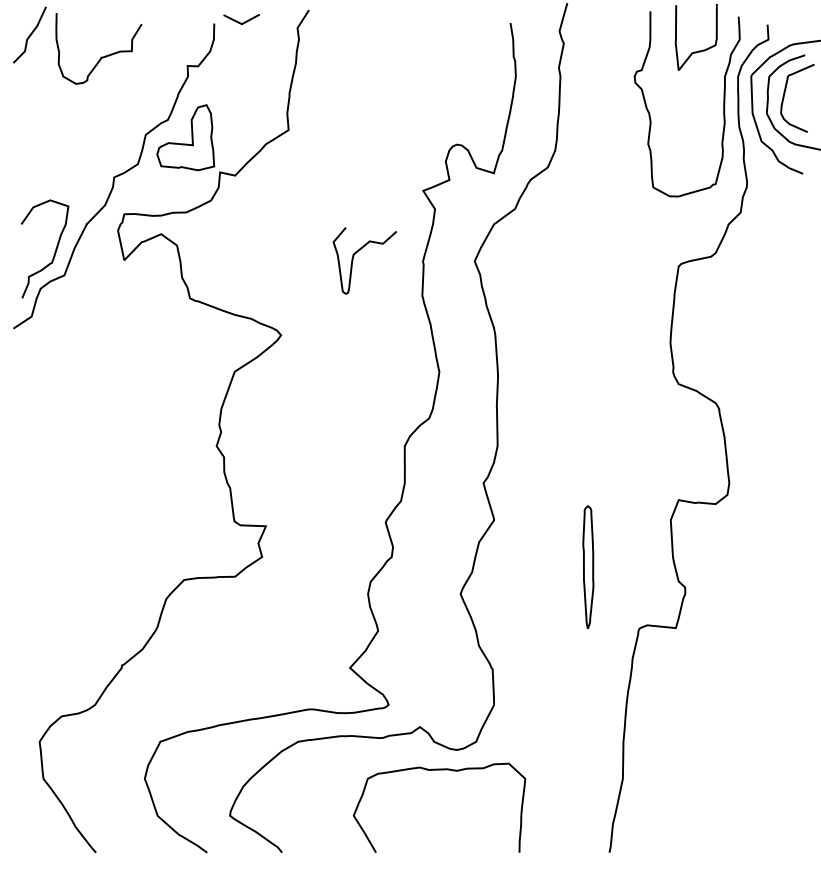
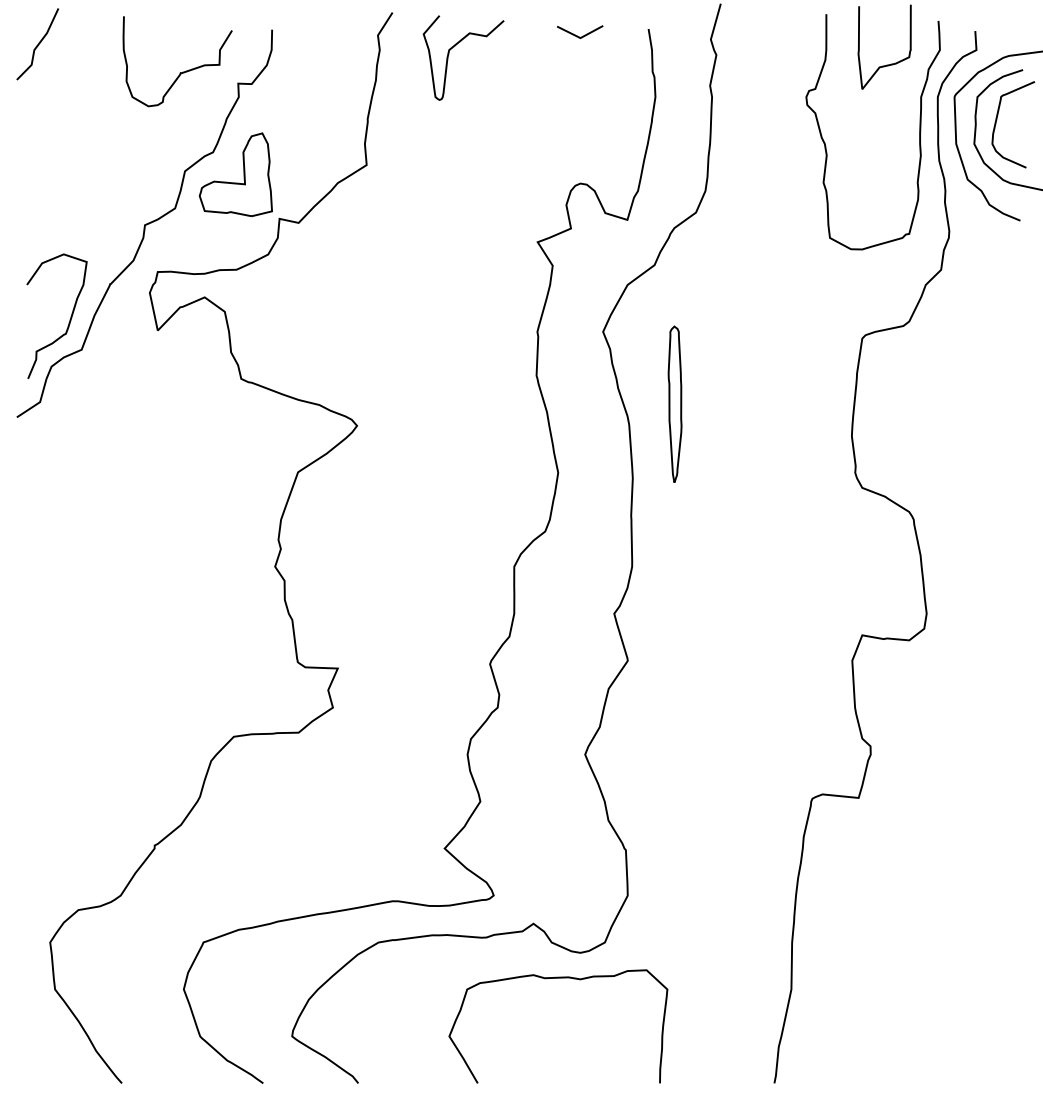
line: (240, 22) -> (578, 35), moved
curve: (101, 56) -> (180, 71), moved
curve: (359, 251) -> (456, 46), moved
part: (588, 567) -> (675, 404), moved

